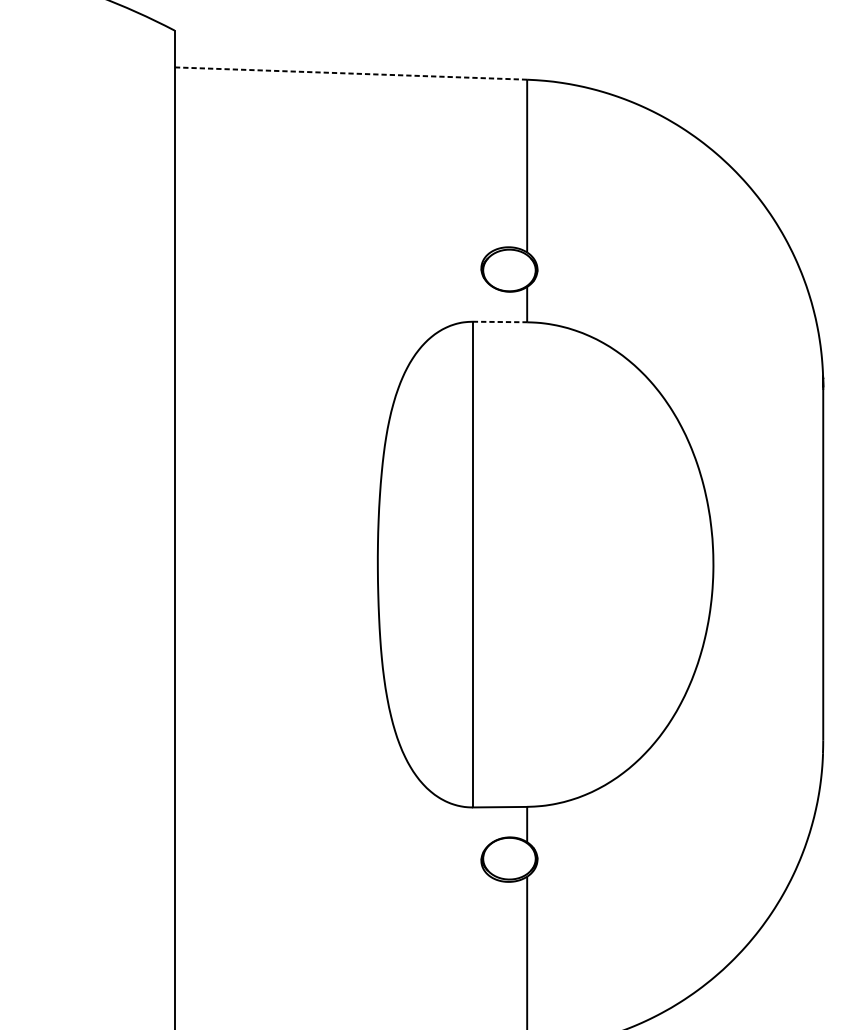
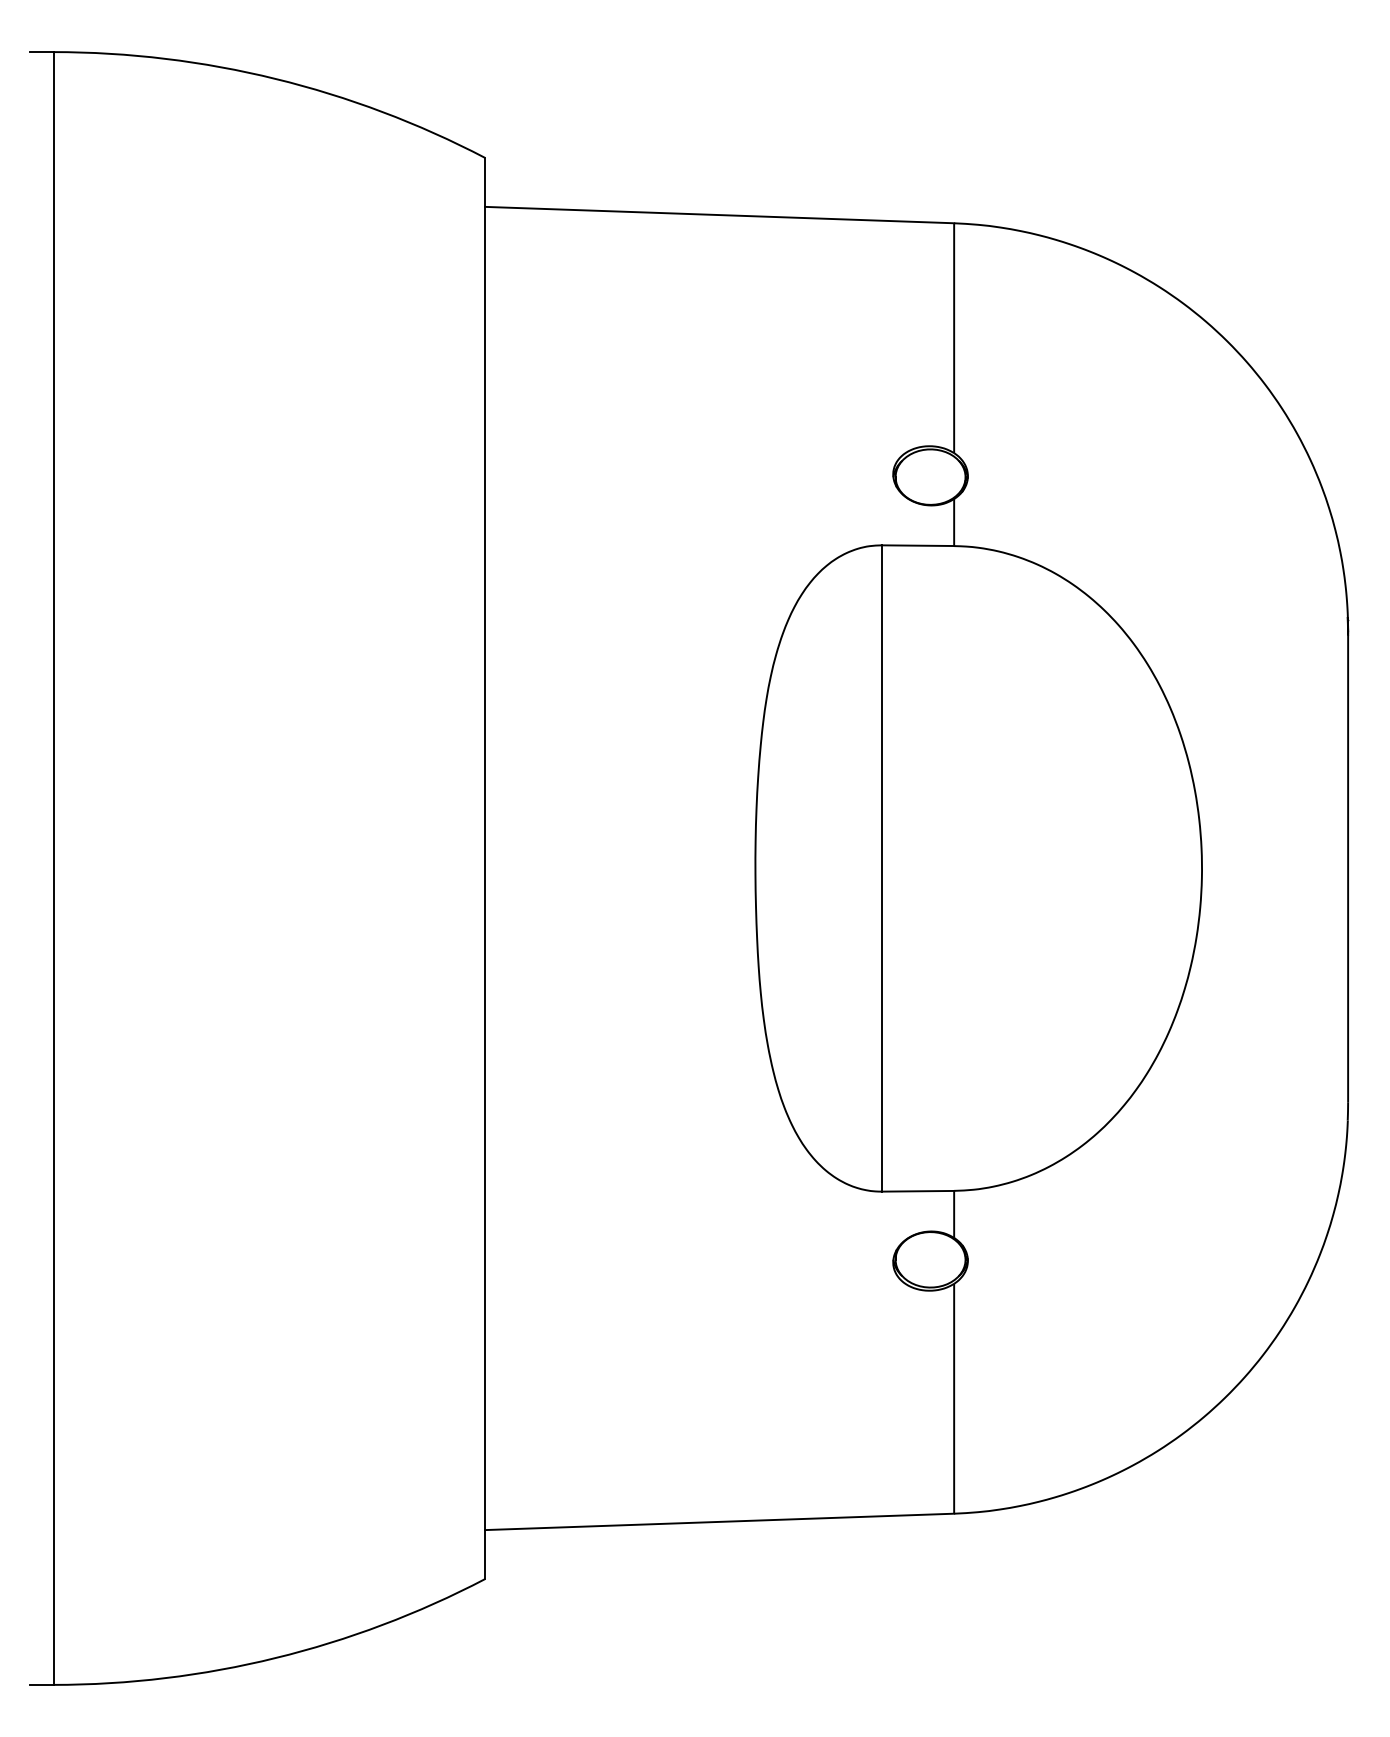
line: (350, 73) -> (719, 215), dashed -> solid
line: (500, 321) -> (918, 545), dashed -> solid

